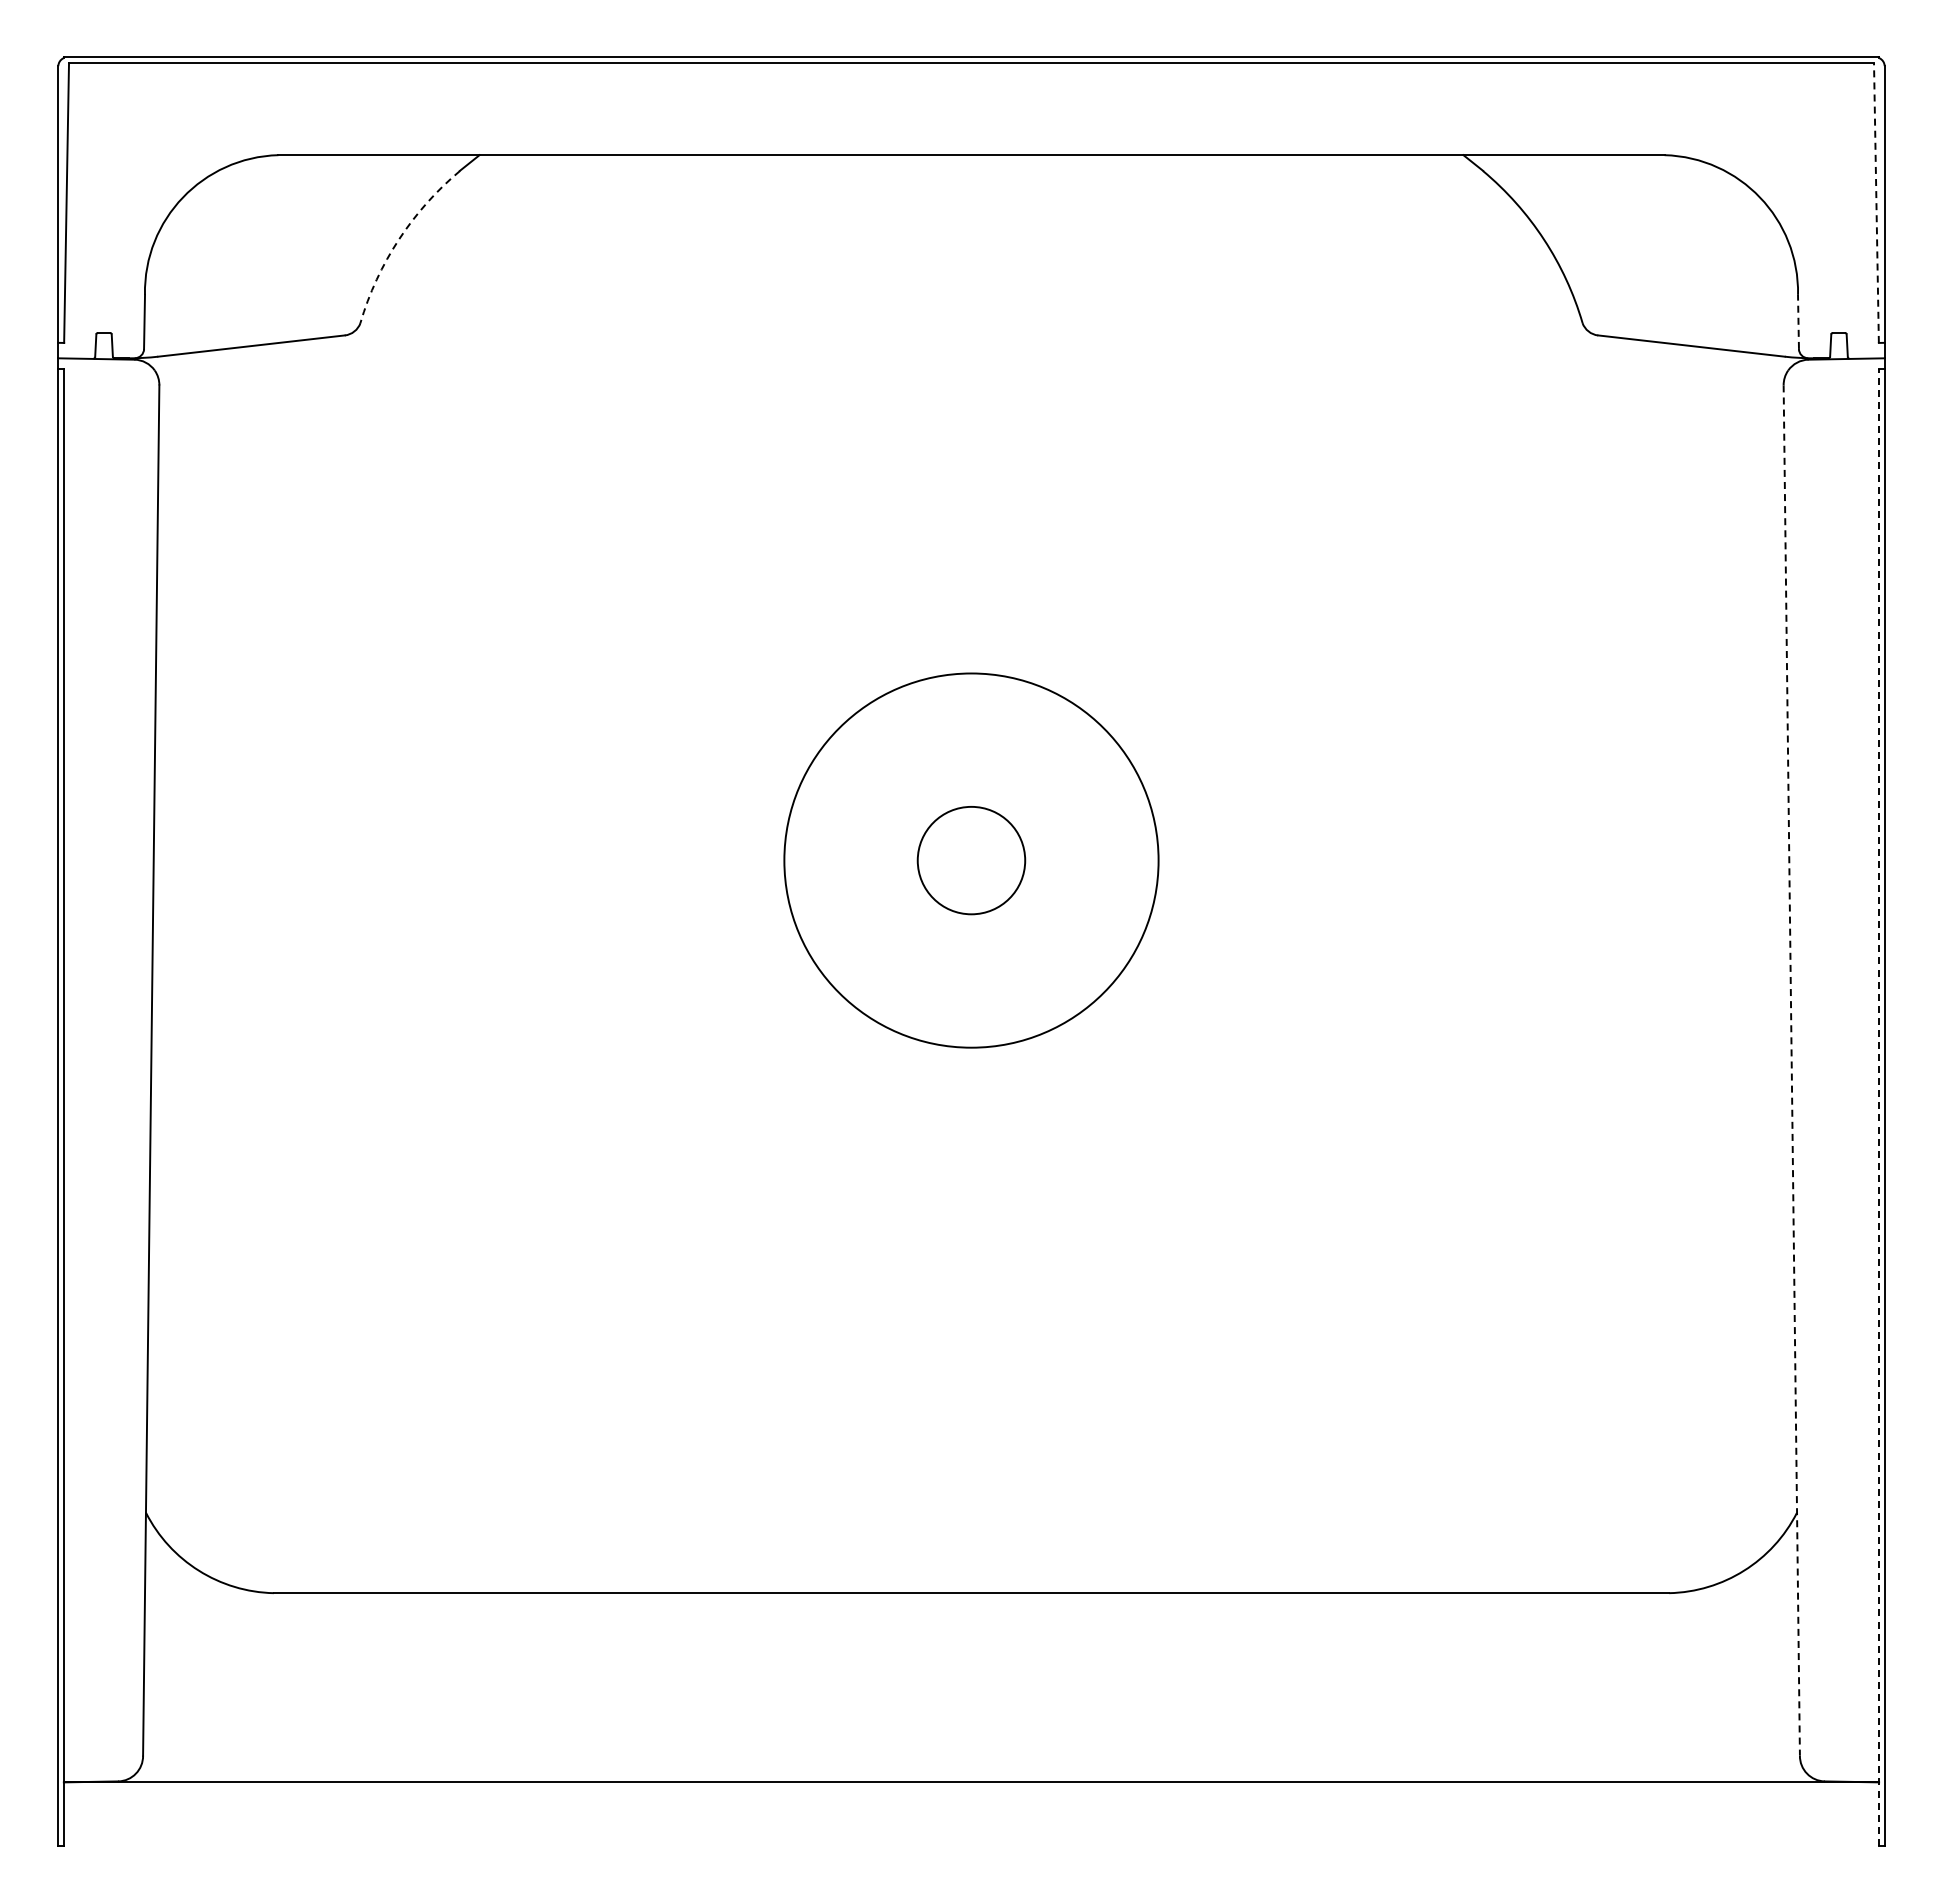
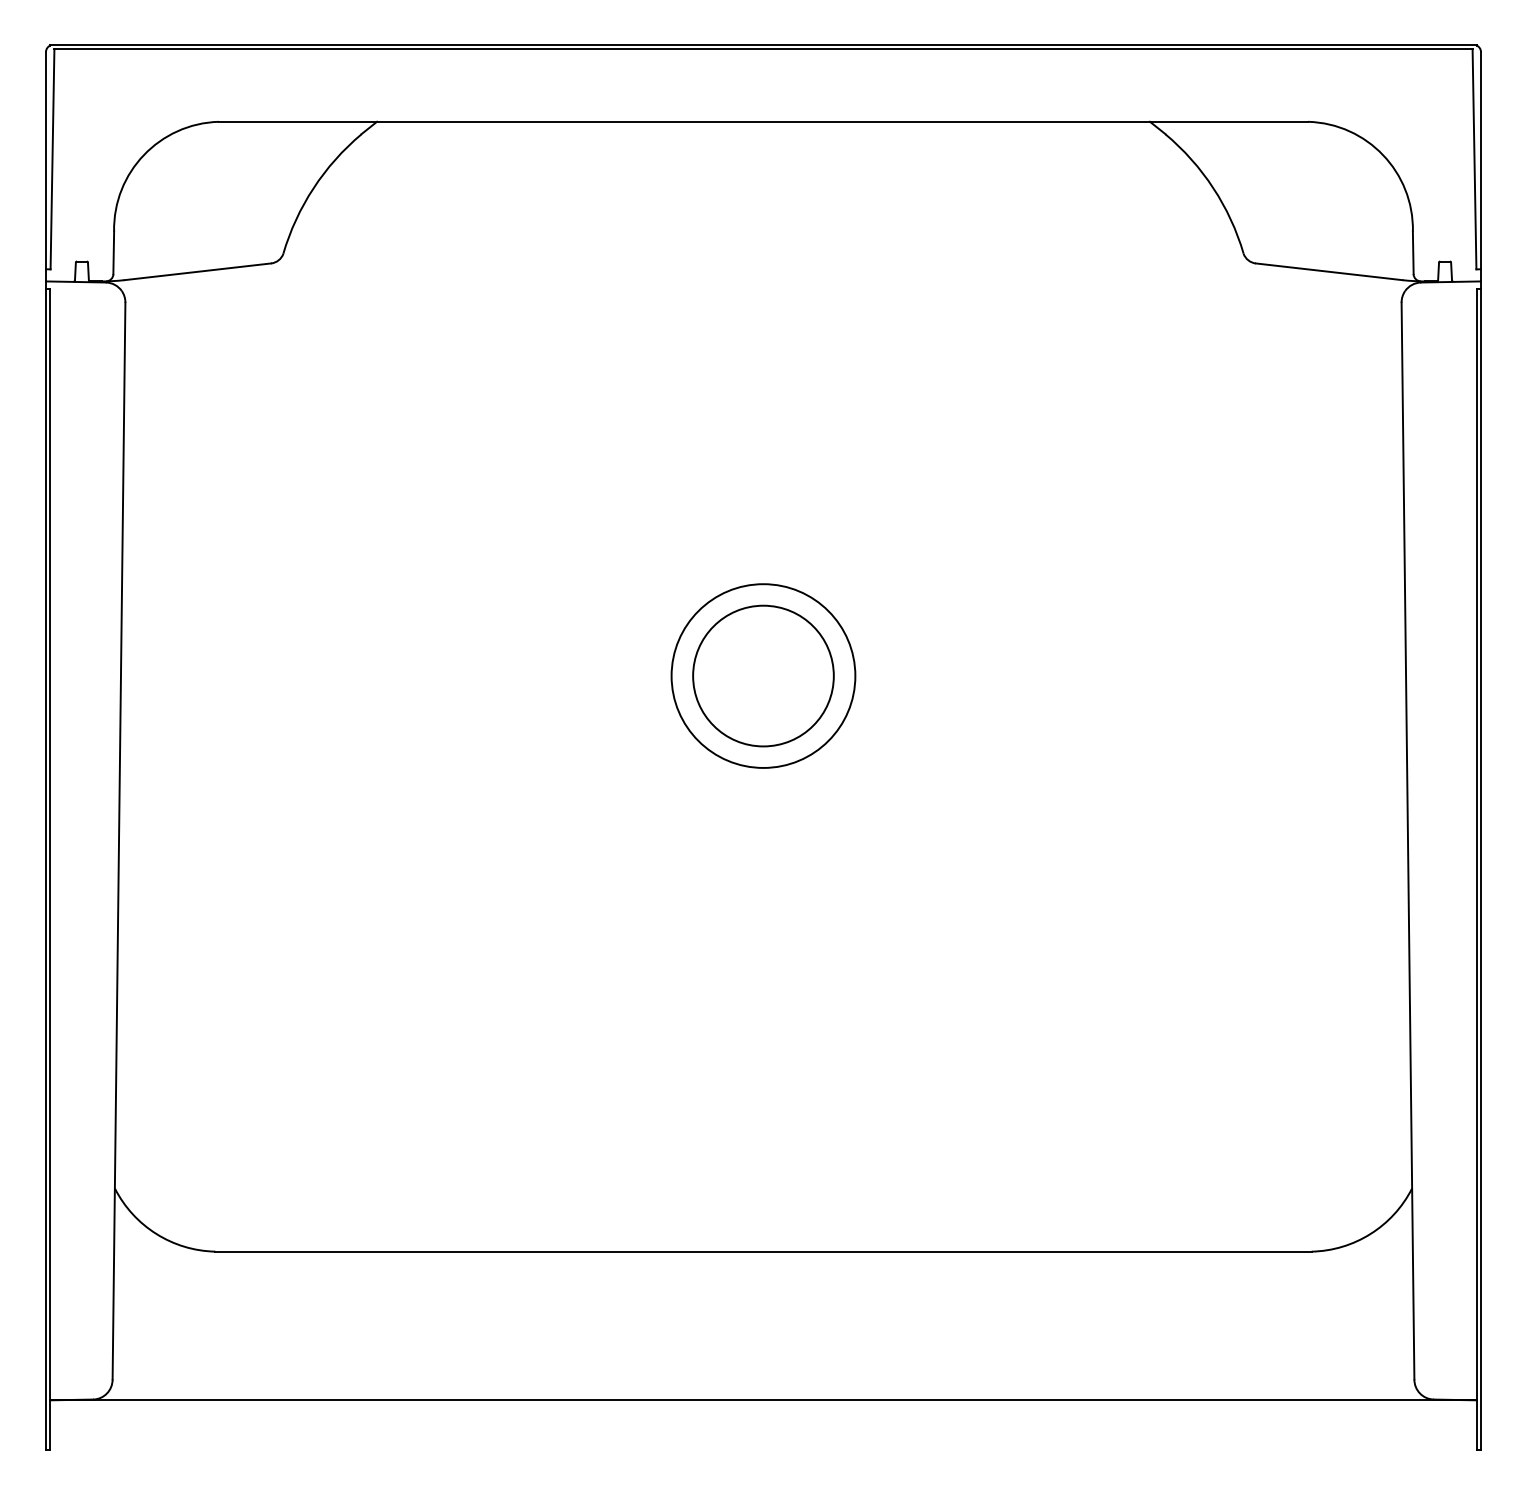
line: (1876, 203) -> (1474, 159), dashed -> solid
arc: (398, 239) -> (313, 188), dashed -> solid
line: (1798, 321) -> (1413, 252), dashed -> solid
circle: (971, 860) -> (763, 676), size x0.62
circle: (971, 860) -> (763, 676), size x1.67
line: (1791, 1071) -> (1407, 841), dashed -> solid
line: (1879, 1107) -> (1476, 870), dashed -> solid

